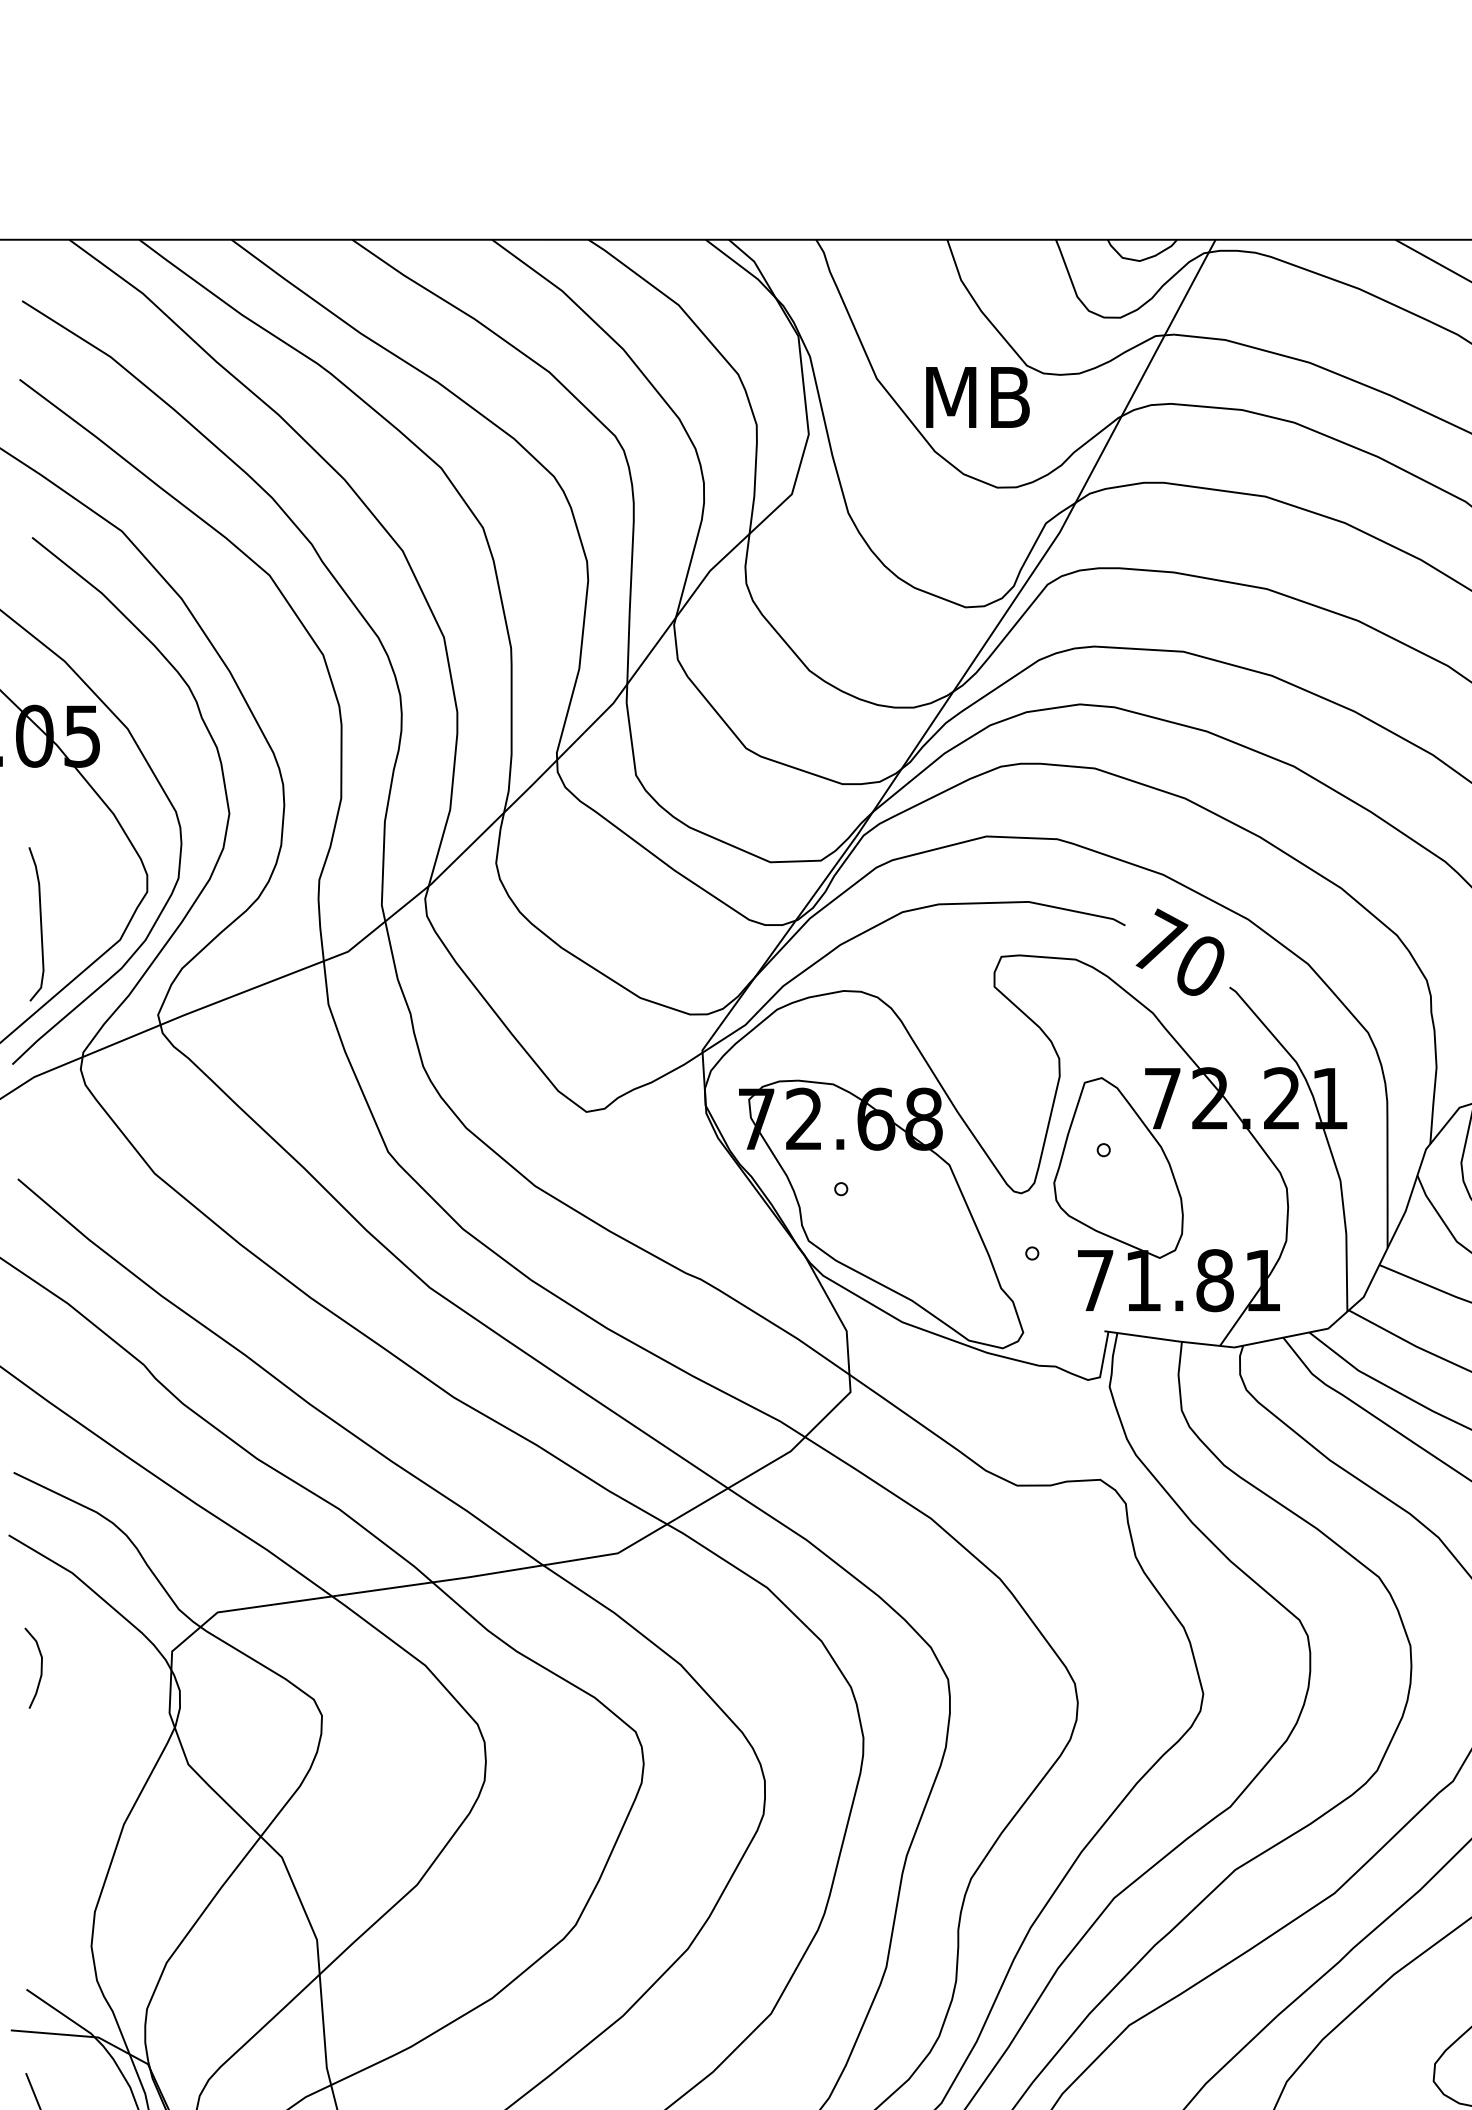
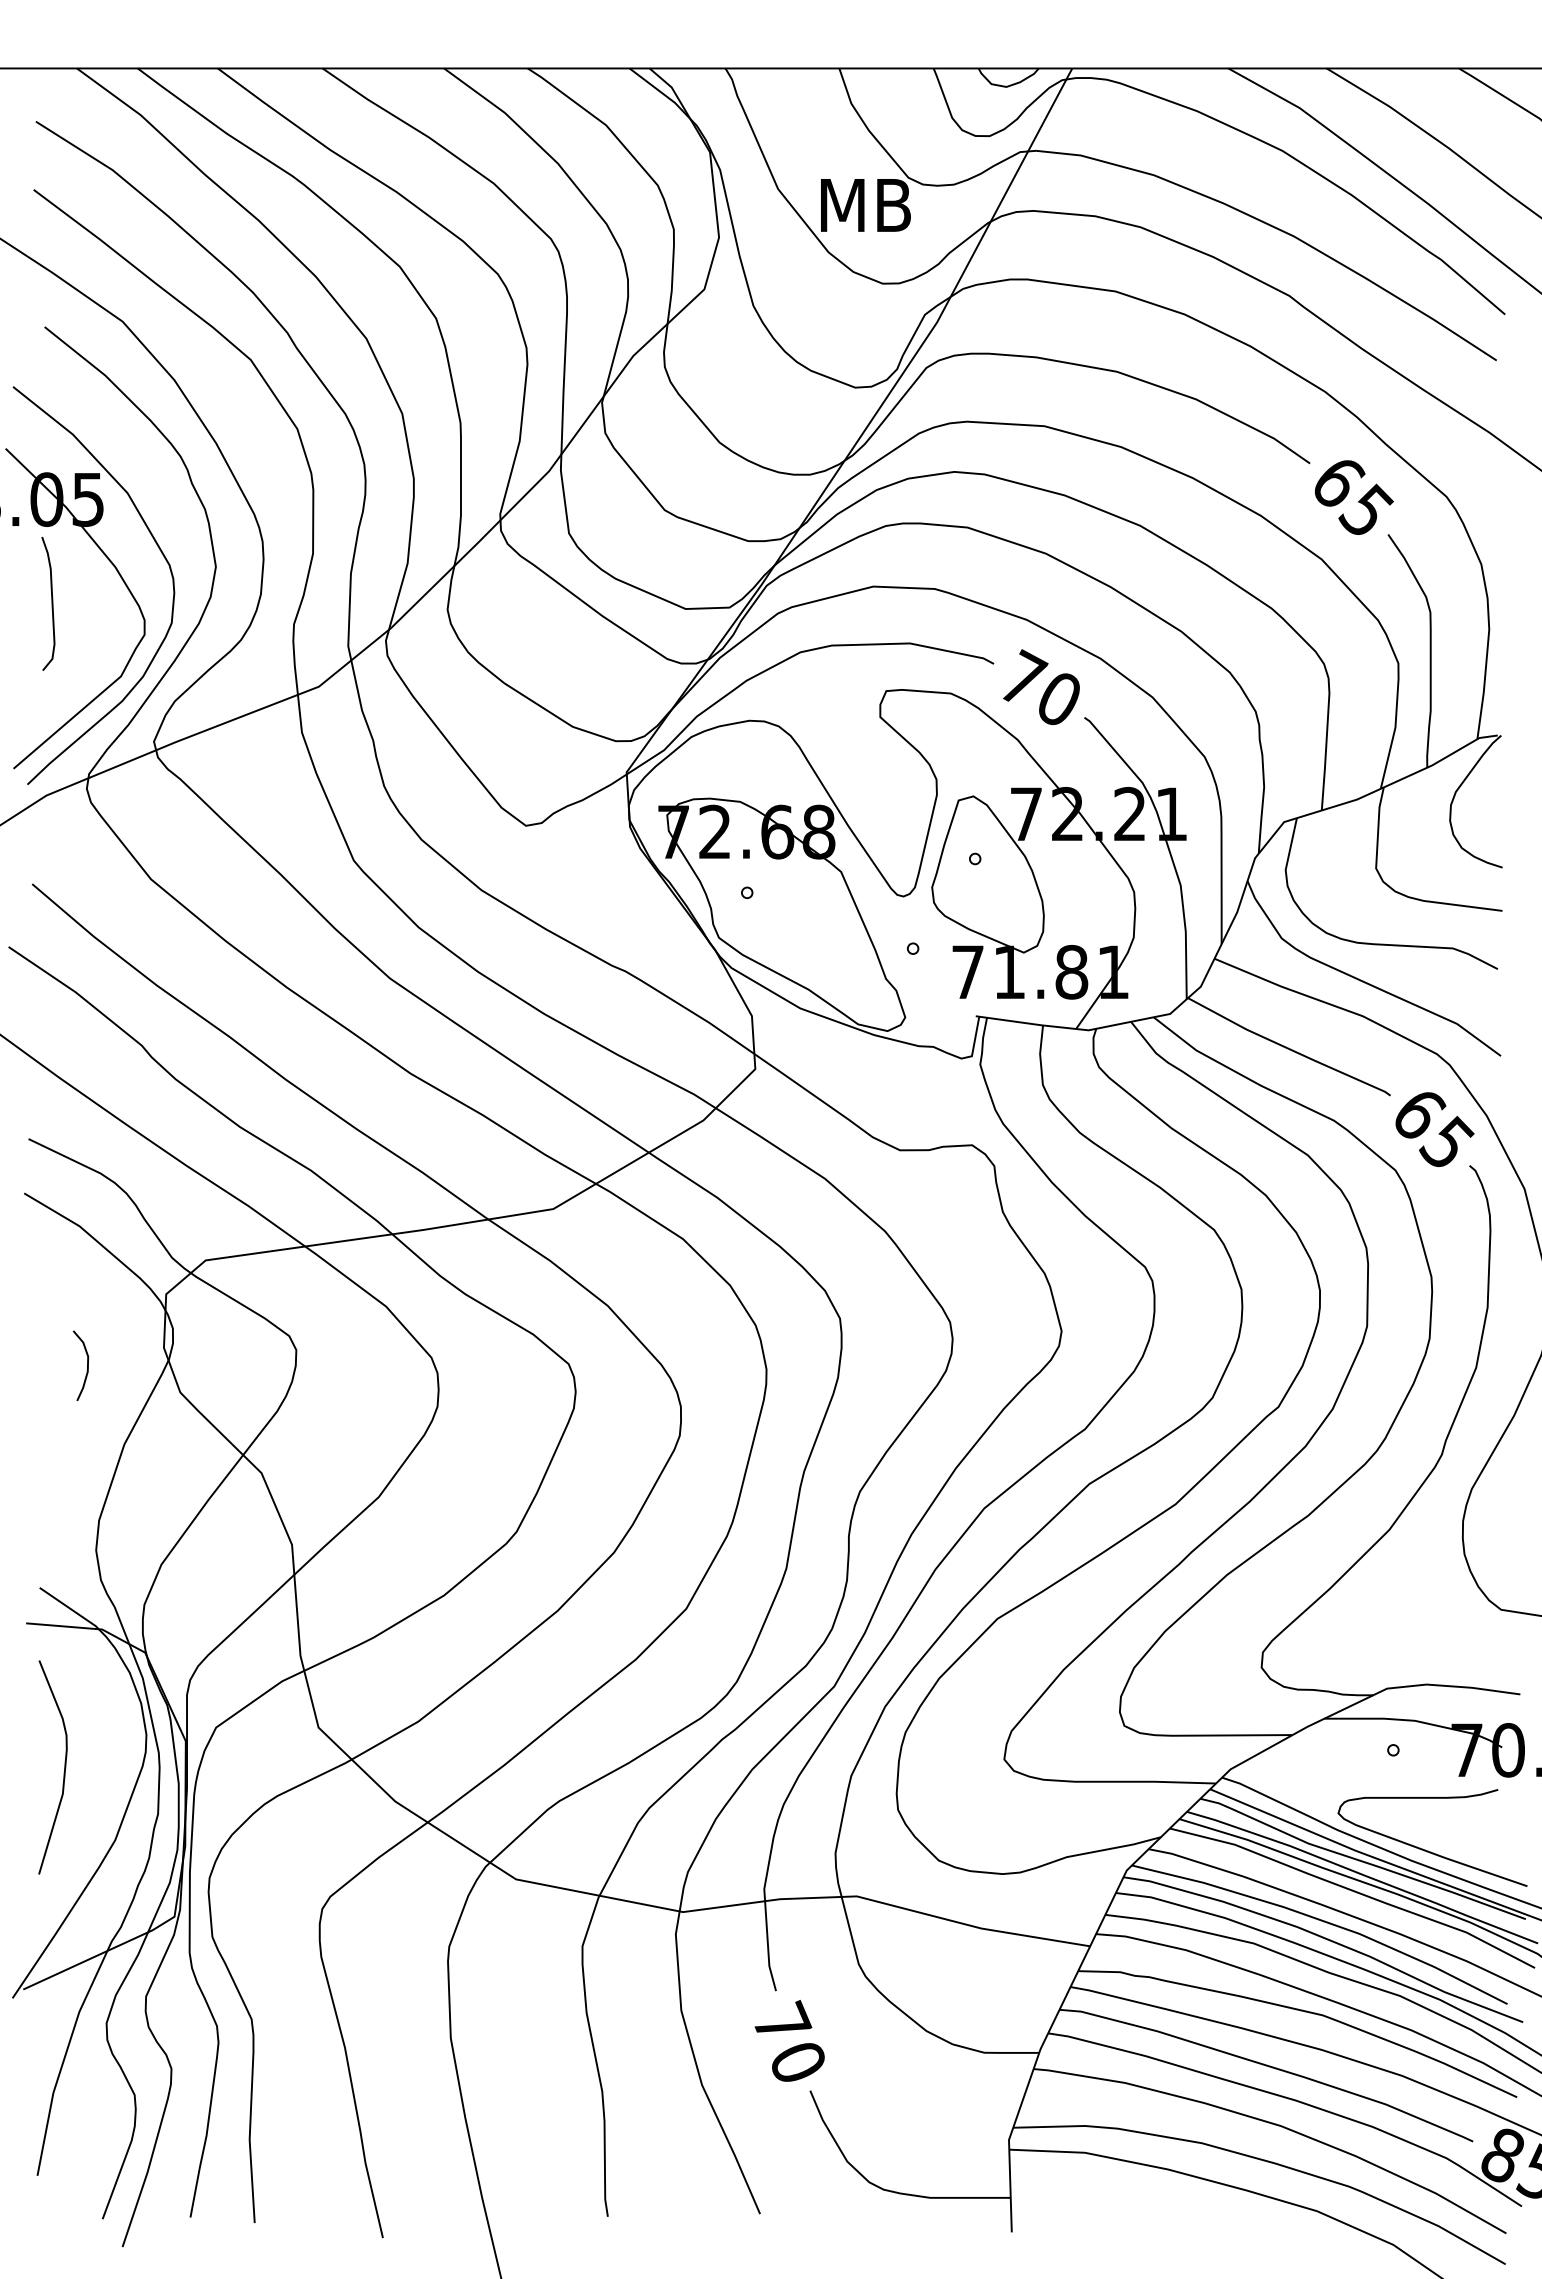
curve: (40, 923) -> (51, 603), moved
curve: (41, 1667) -> (87, 1365), moved

